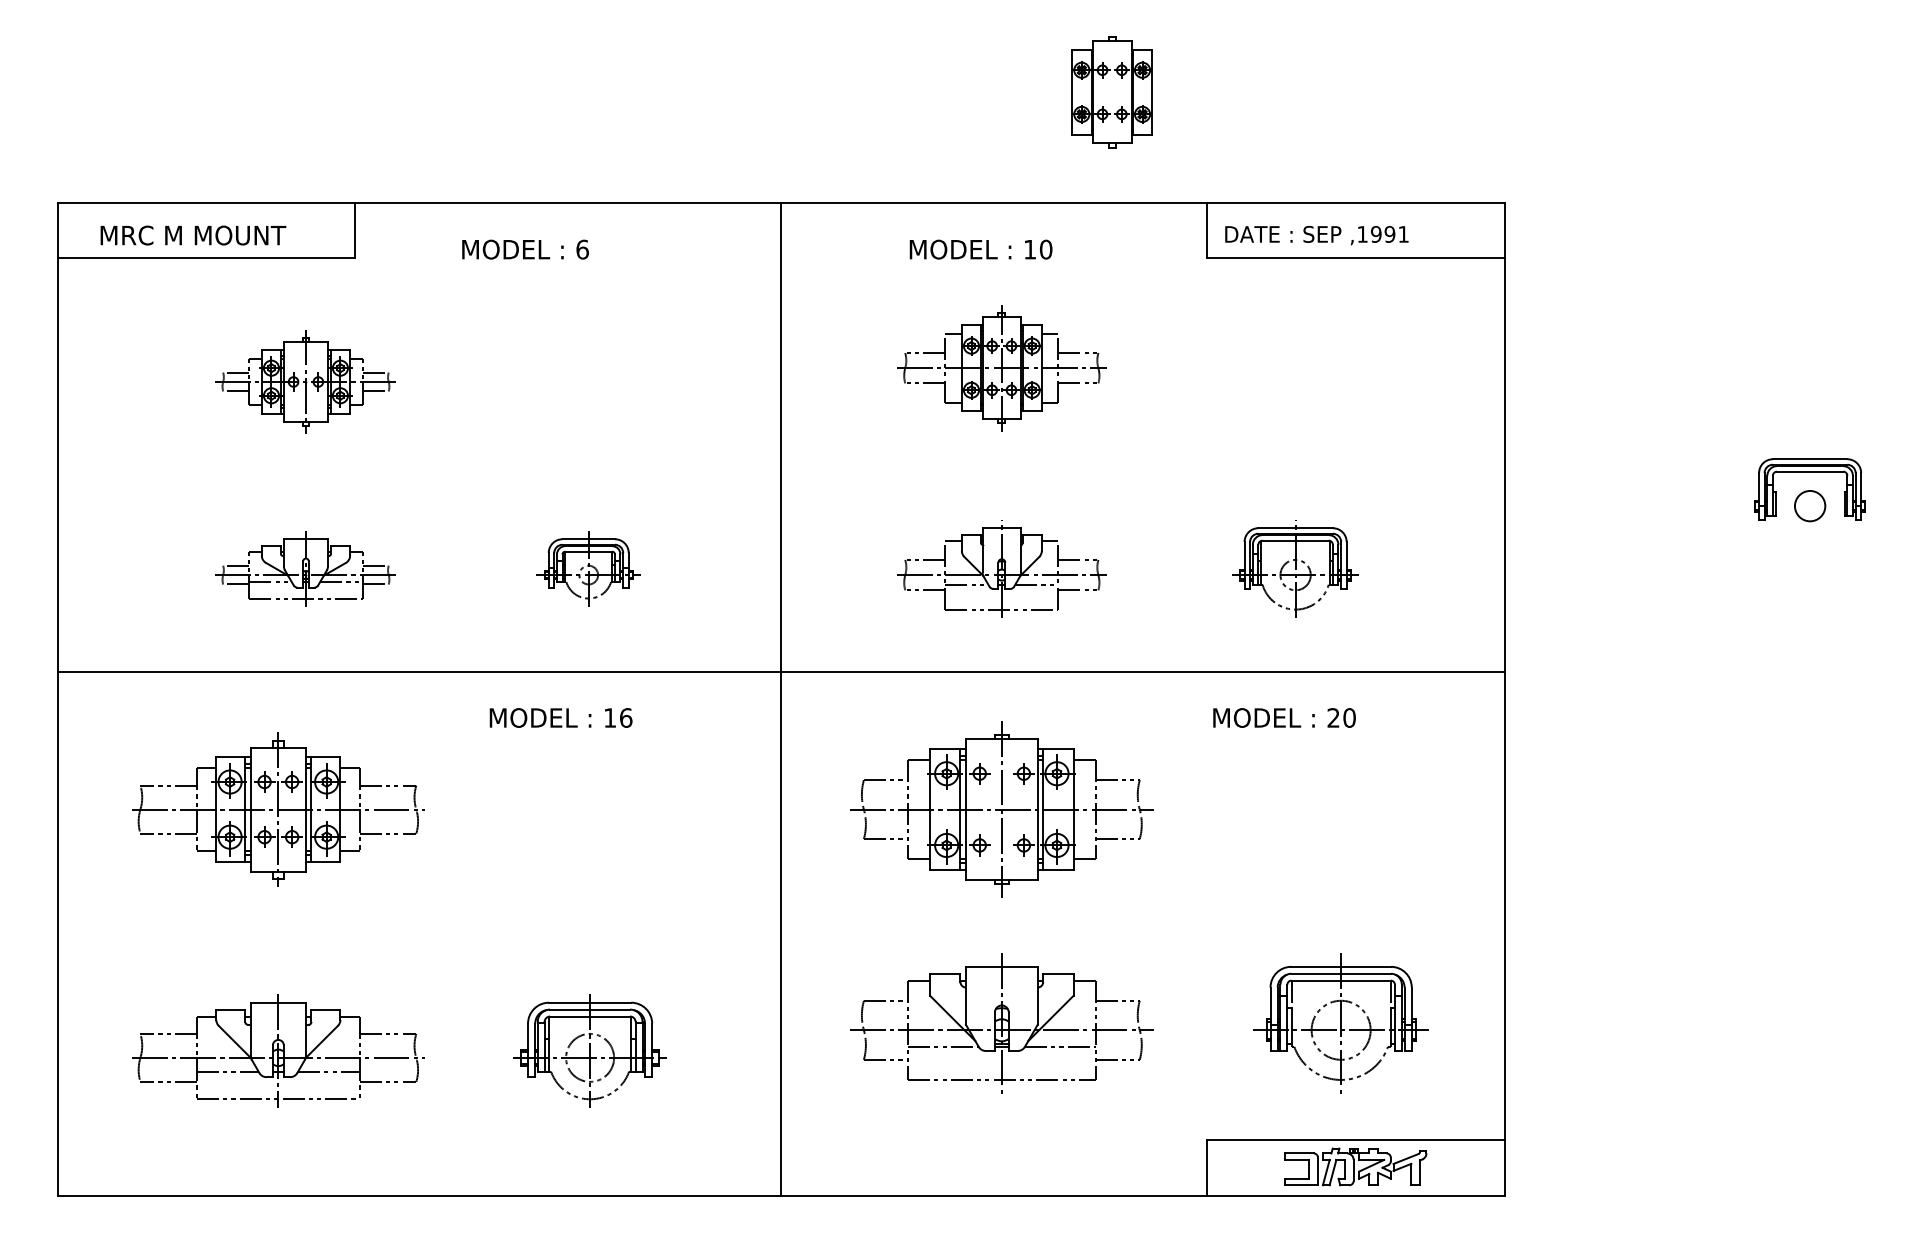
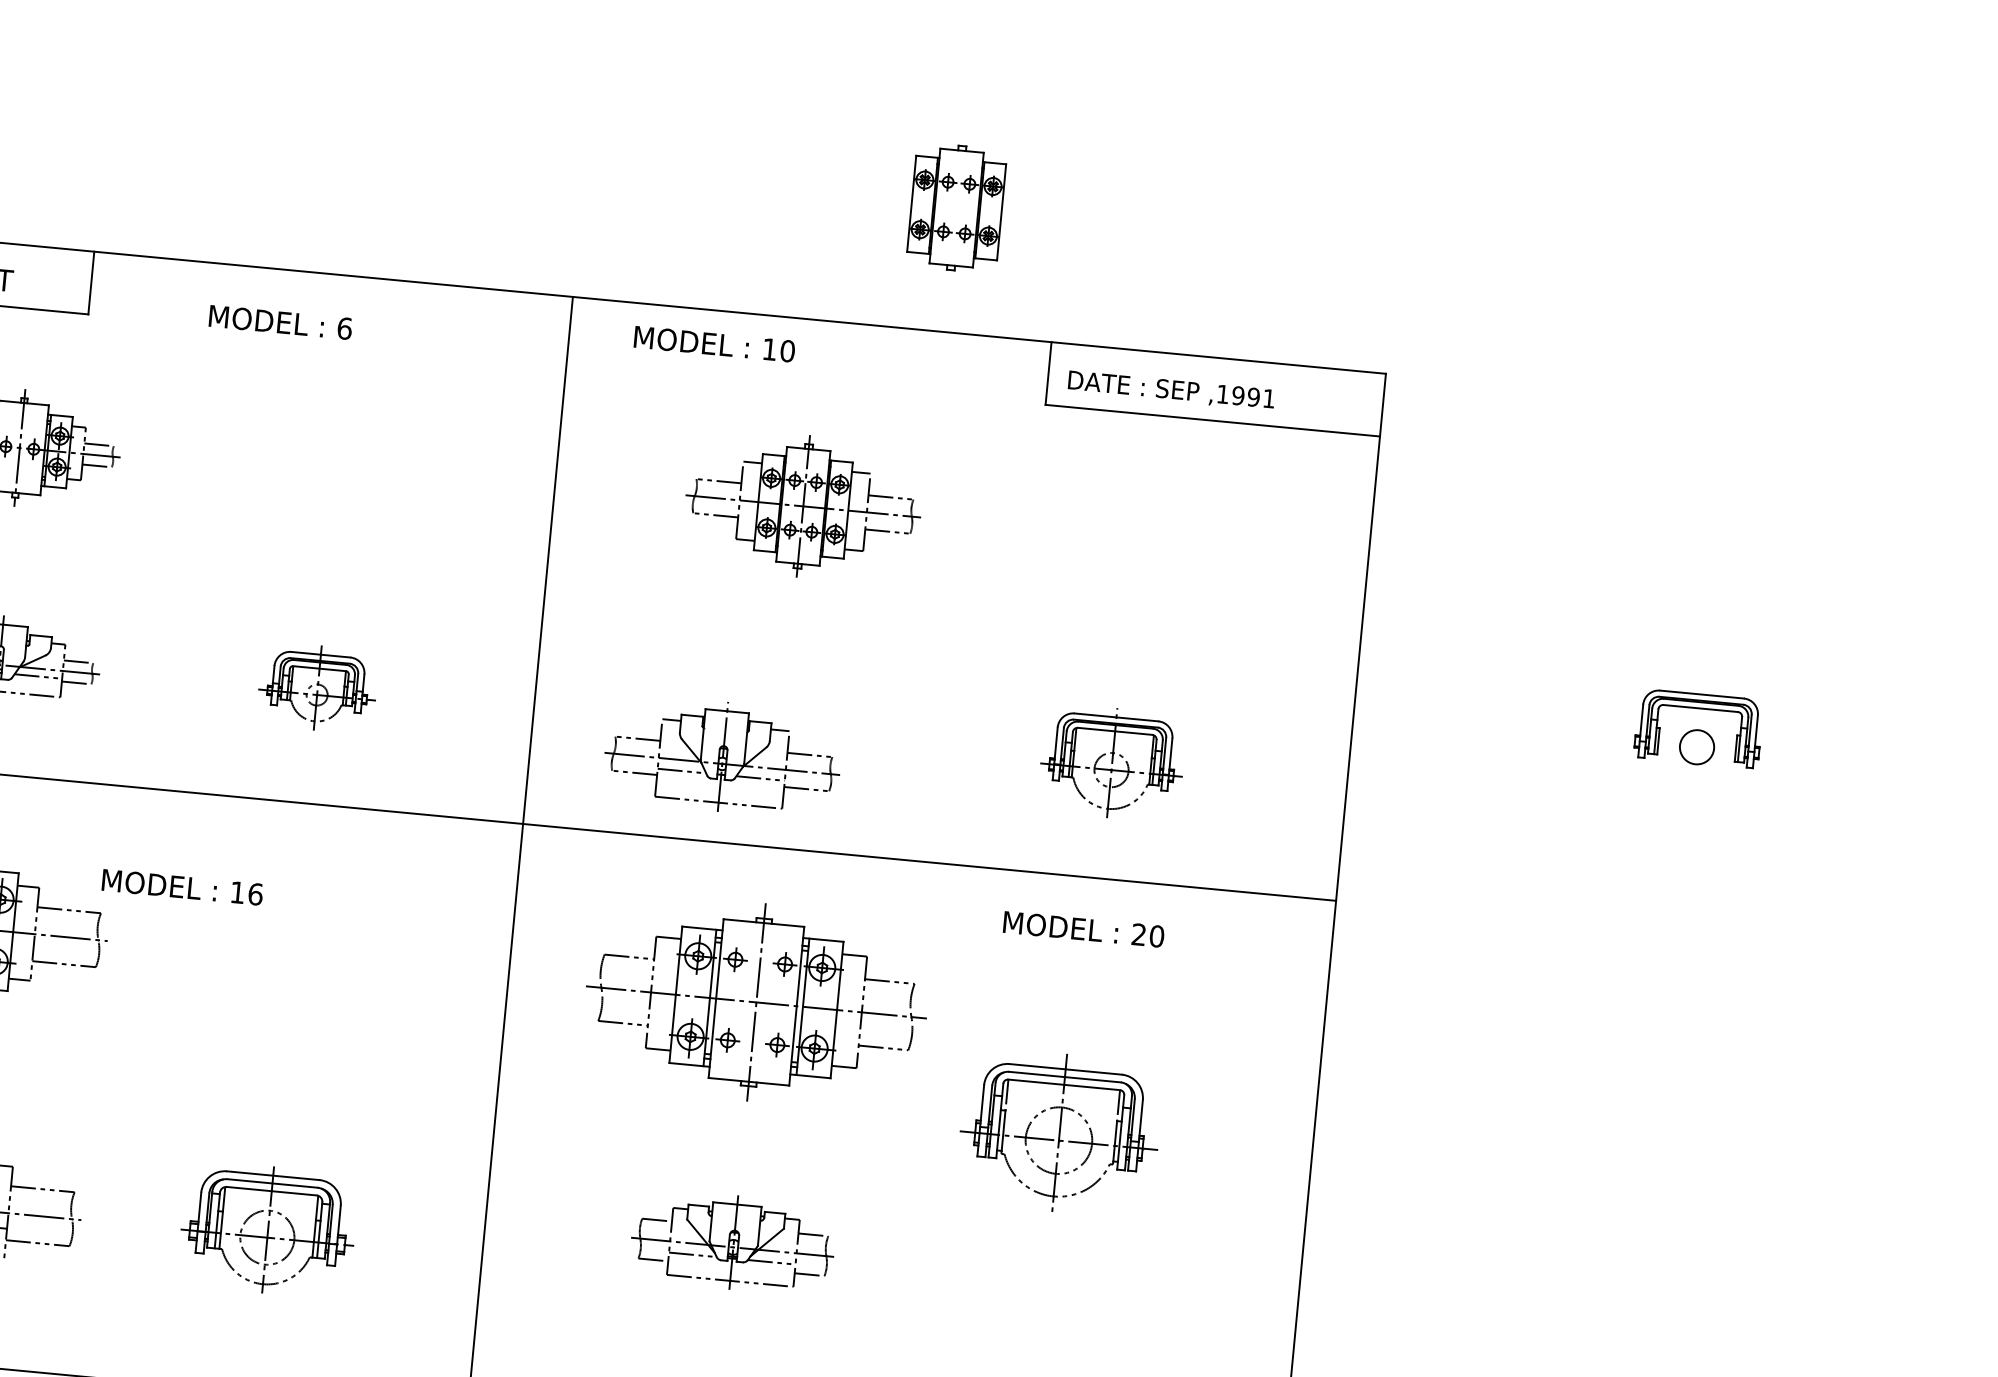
text: (980, 249) -> (713, 344), moved
part: (1001, 568) -> (722, 756), moved
text: (560, 717) -> (181, 886), moved
part: (1001, 1023) -> (733, 1242), size x0.6
part: (1340, 1023) -> (1058, 1132), moved

